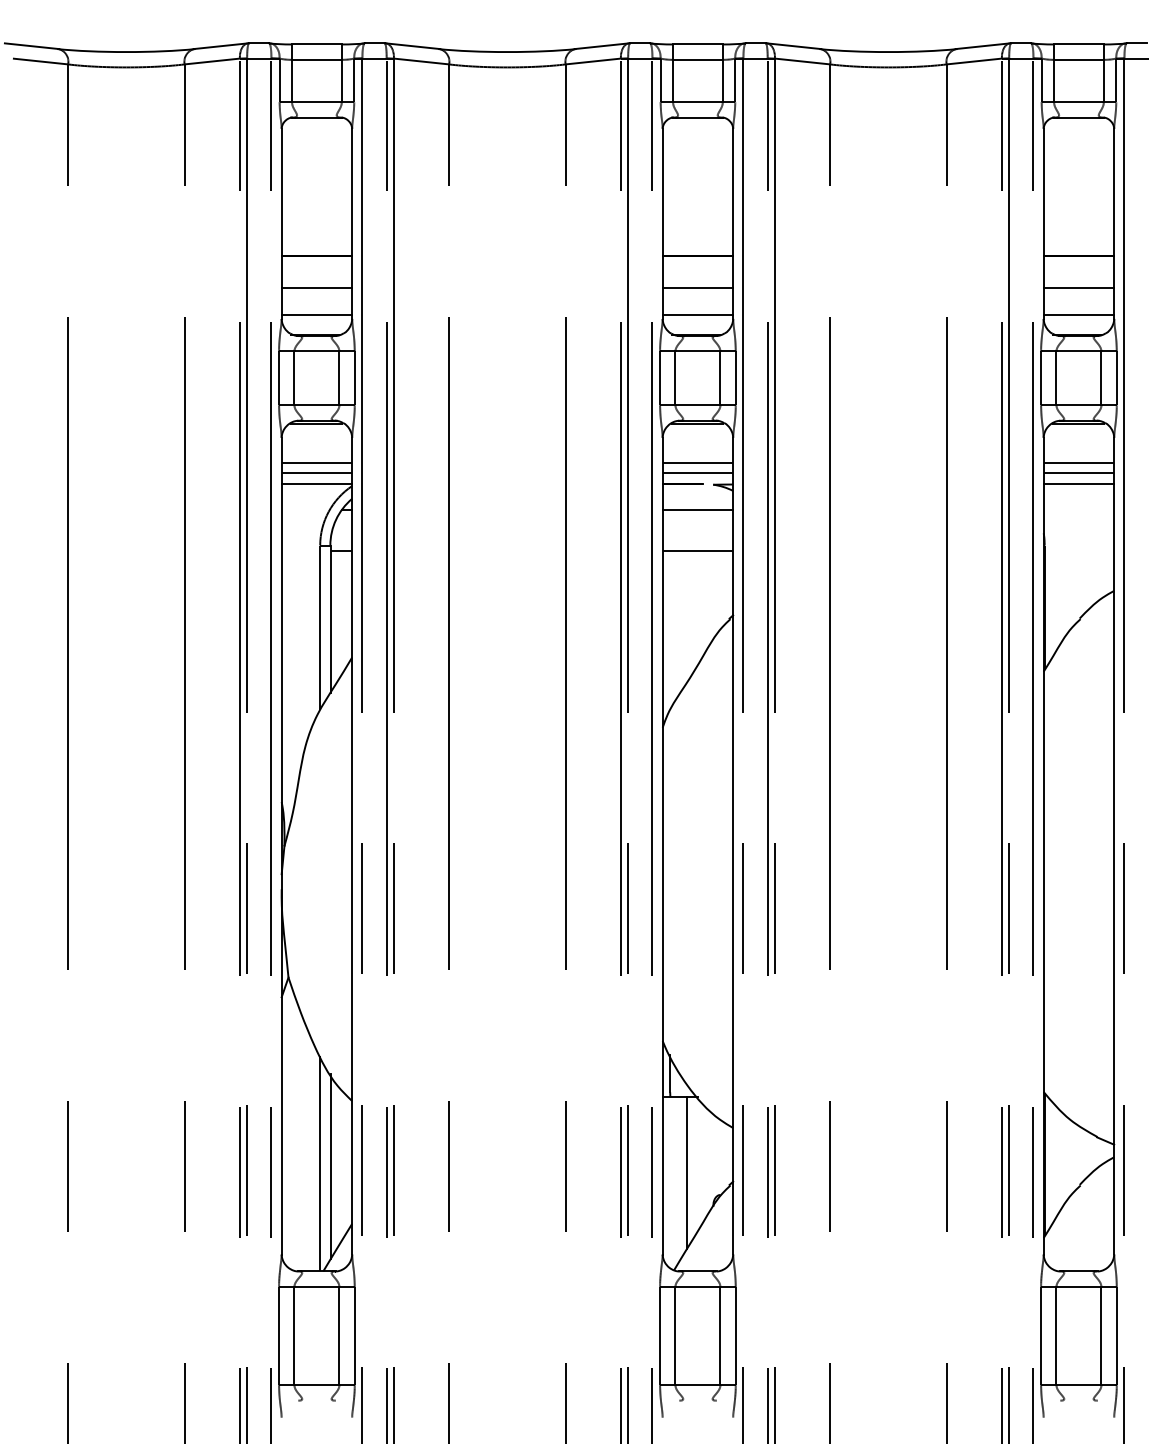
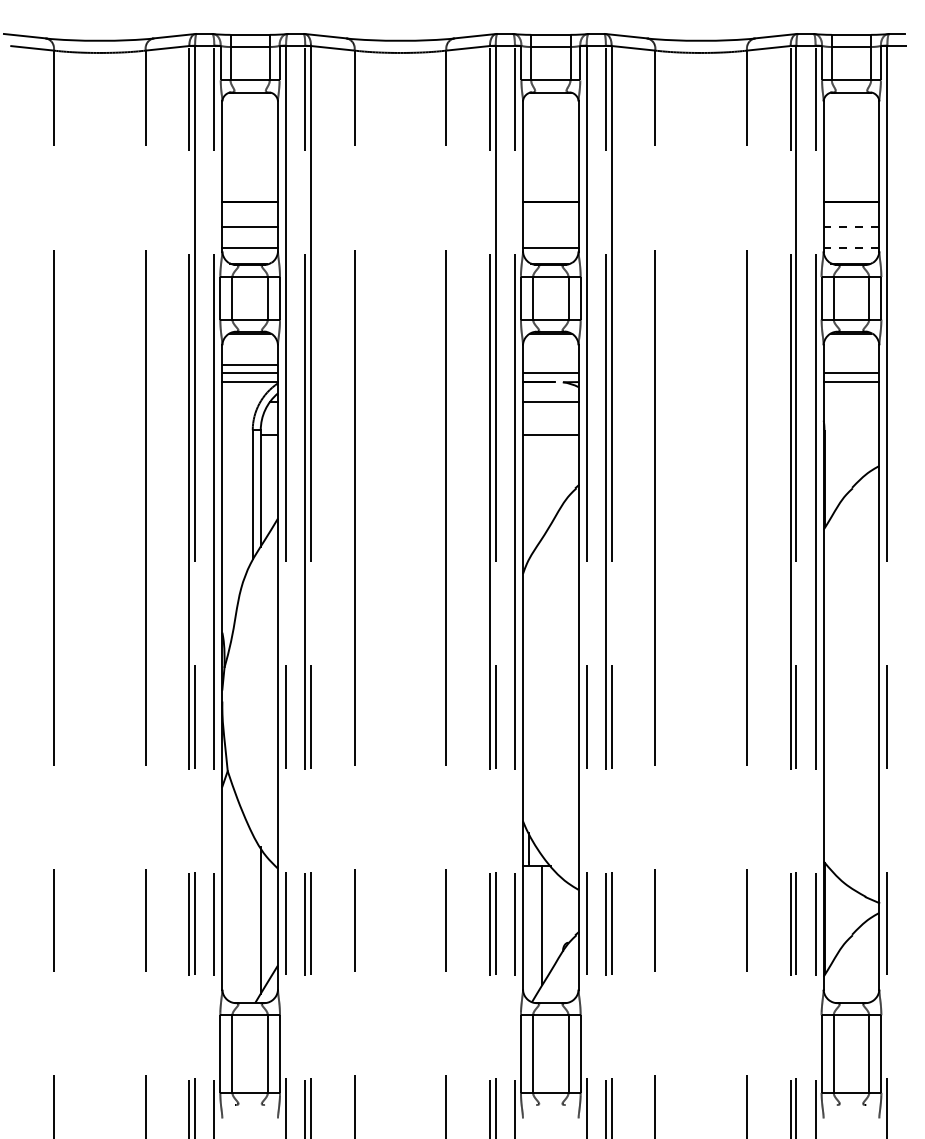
line: (697, 288) -> (550, 227), removed
line: (1078, 288) -> (851, 227), solid -> dashed
line: (1078, 314) -> (851, 247), solid -> dashed
line: (697, 462) -> (550, 364), removed
line: (1078, 462) -> (851, 364), removed
line: (320, 1163) -> (252, 917), removed

